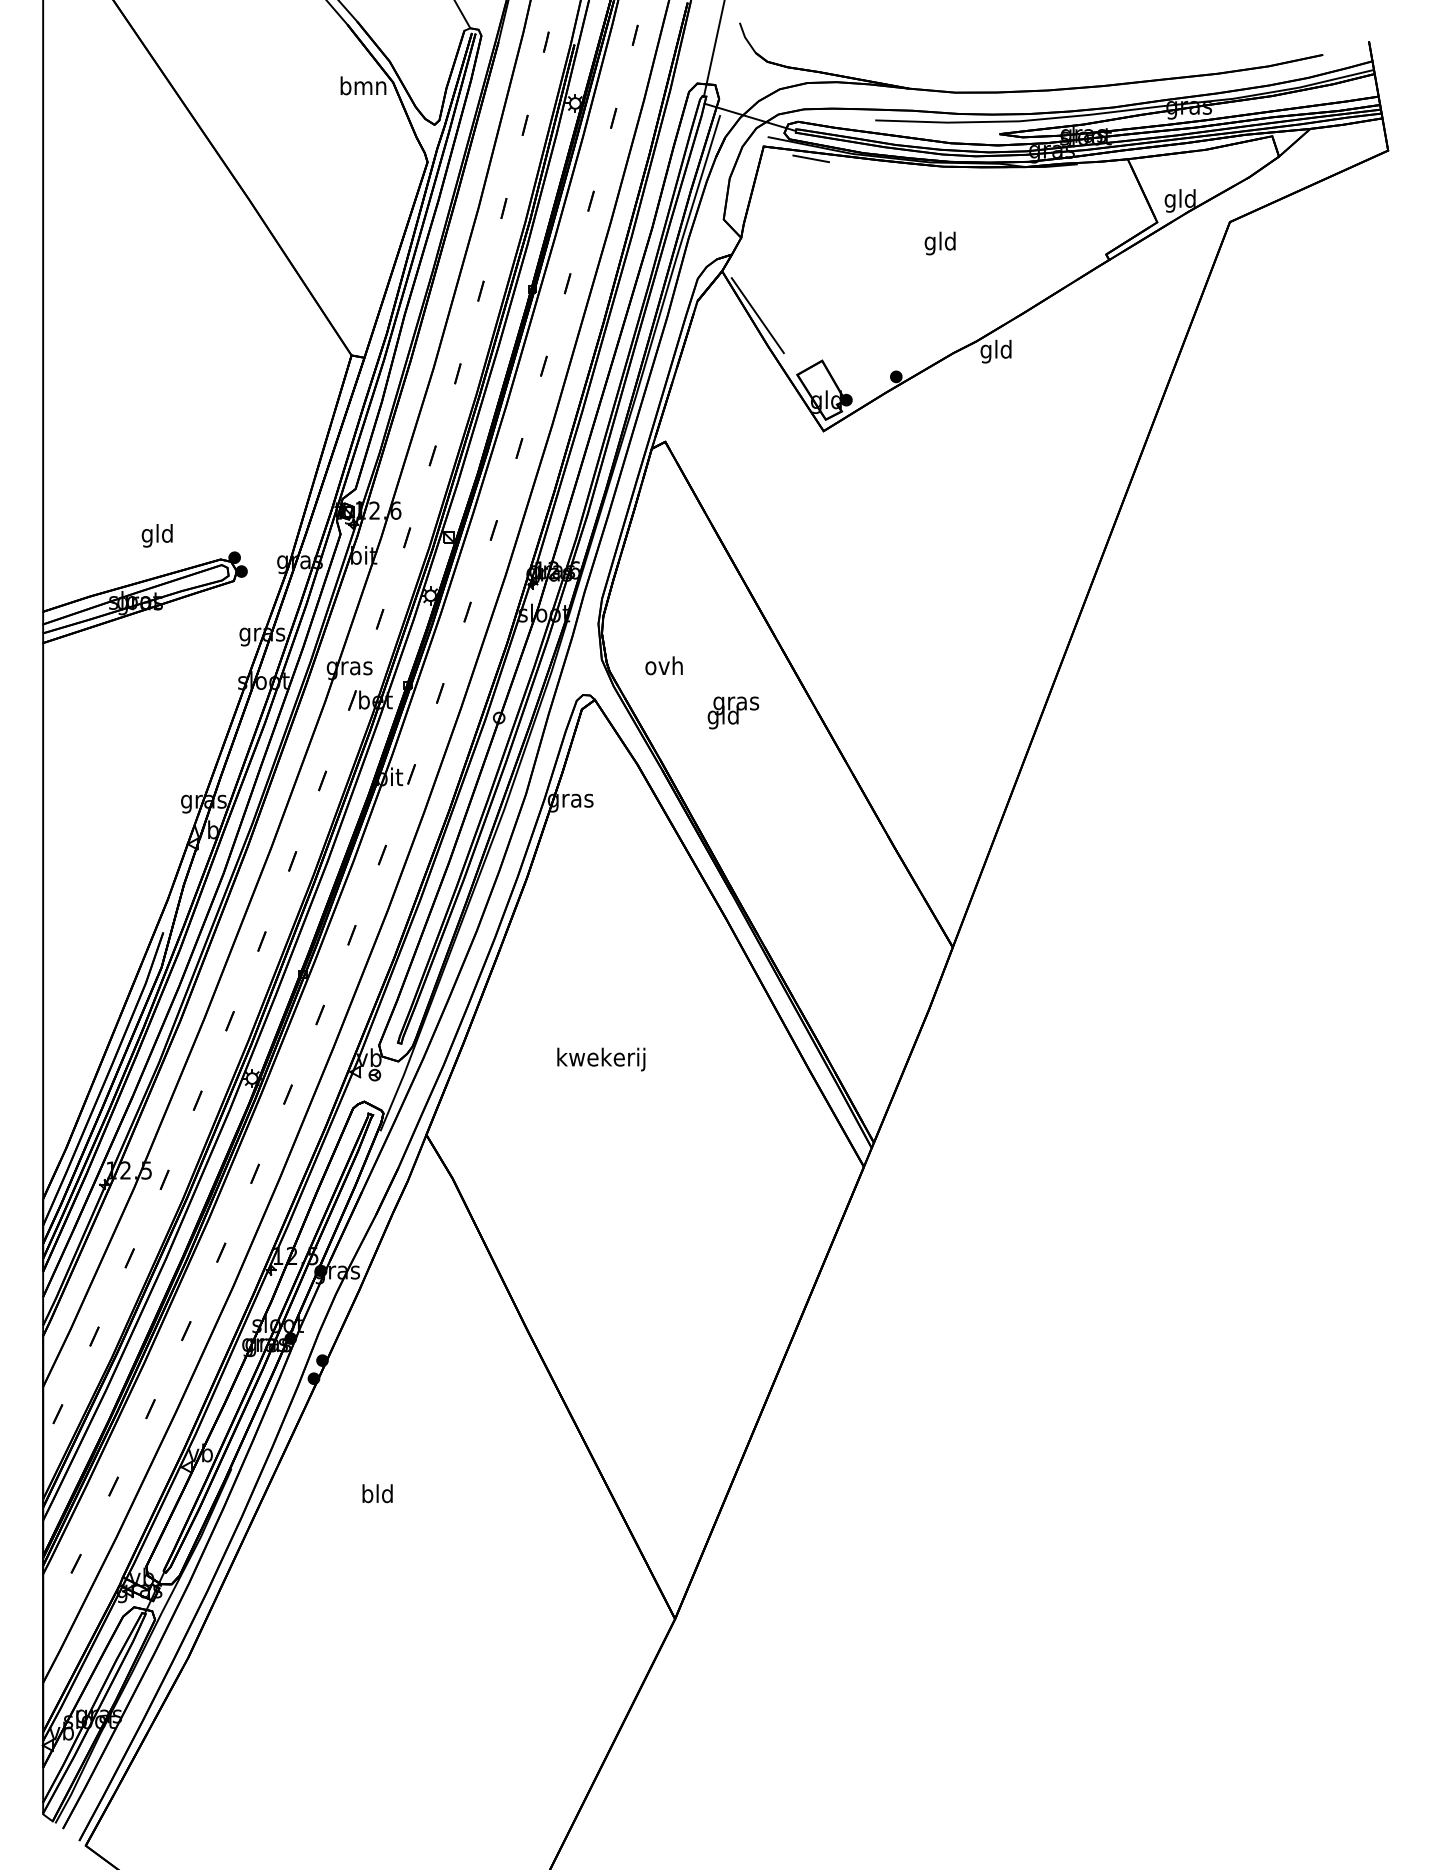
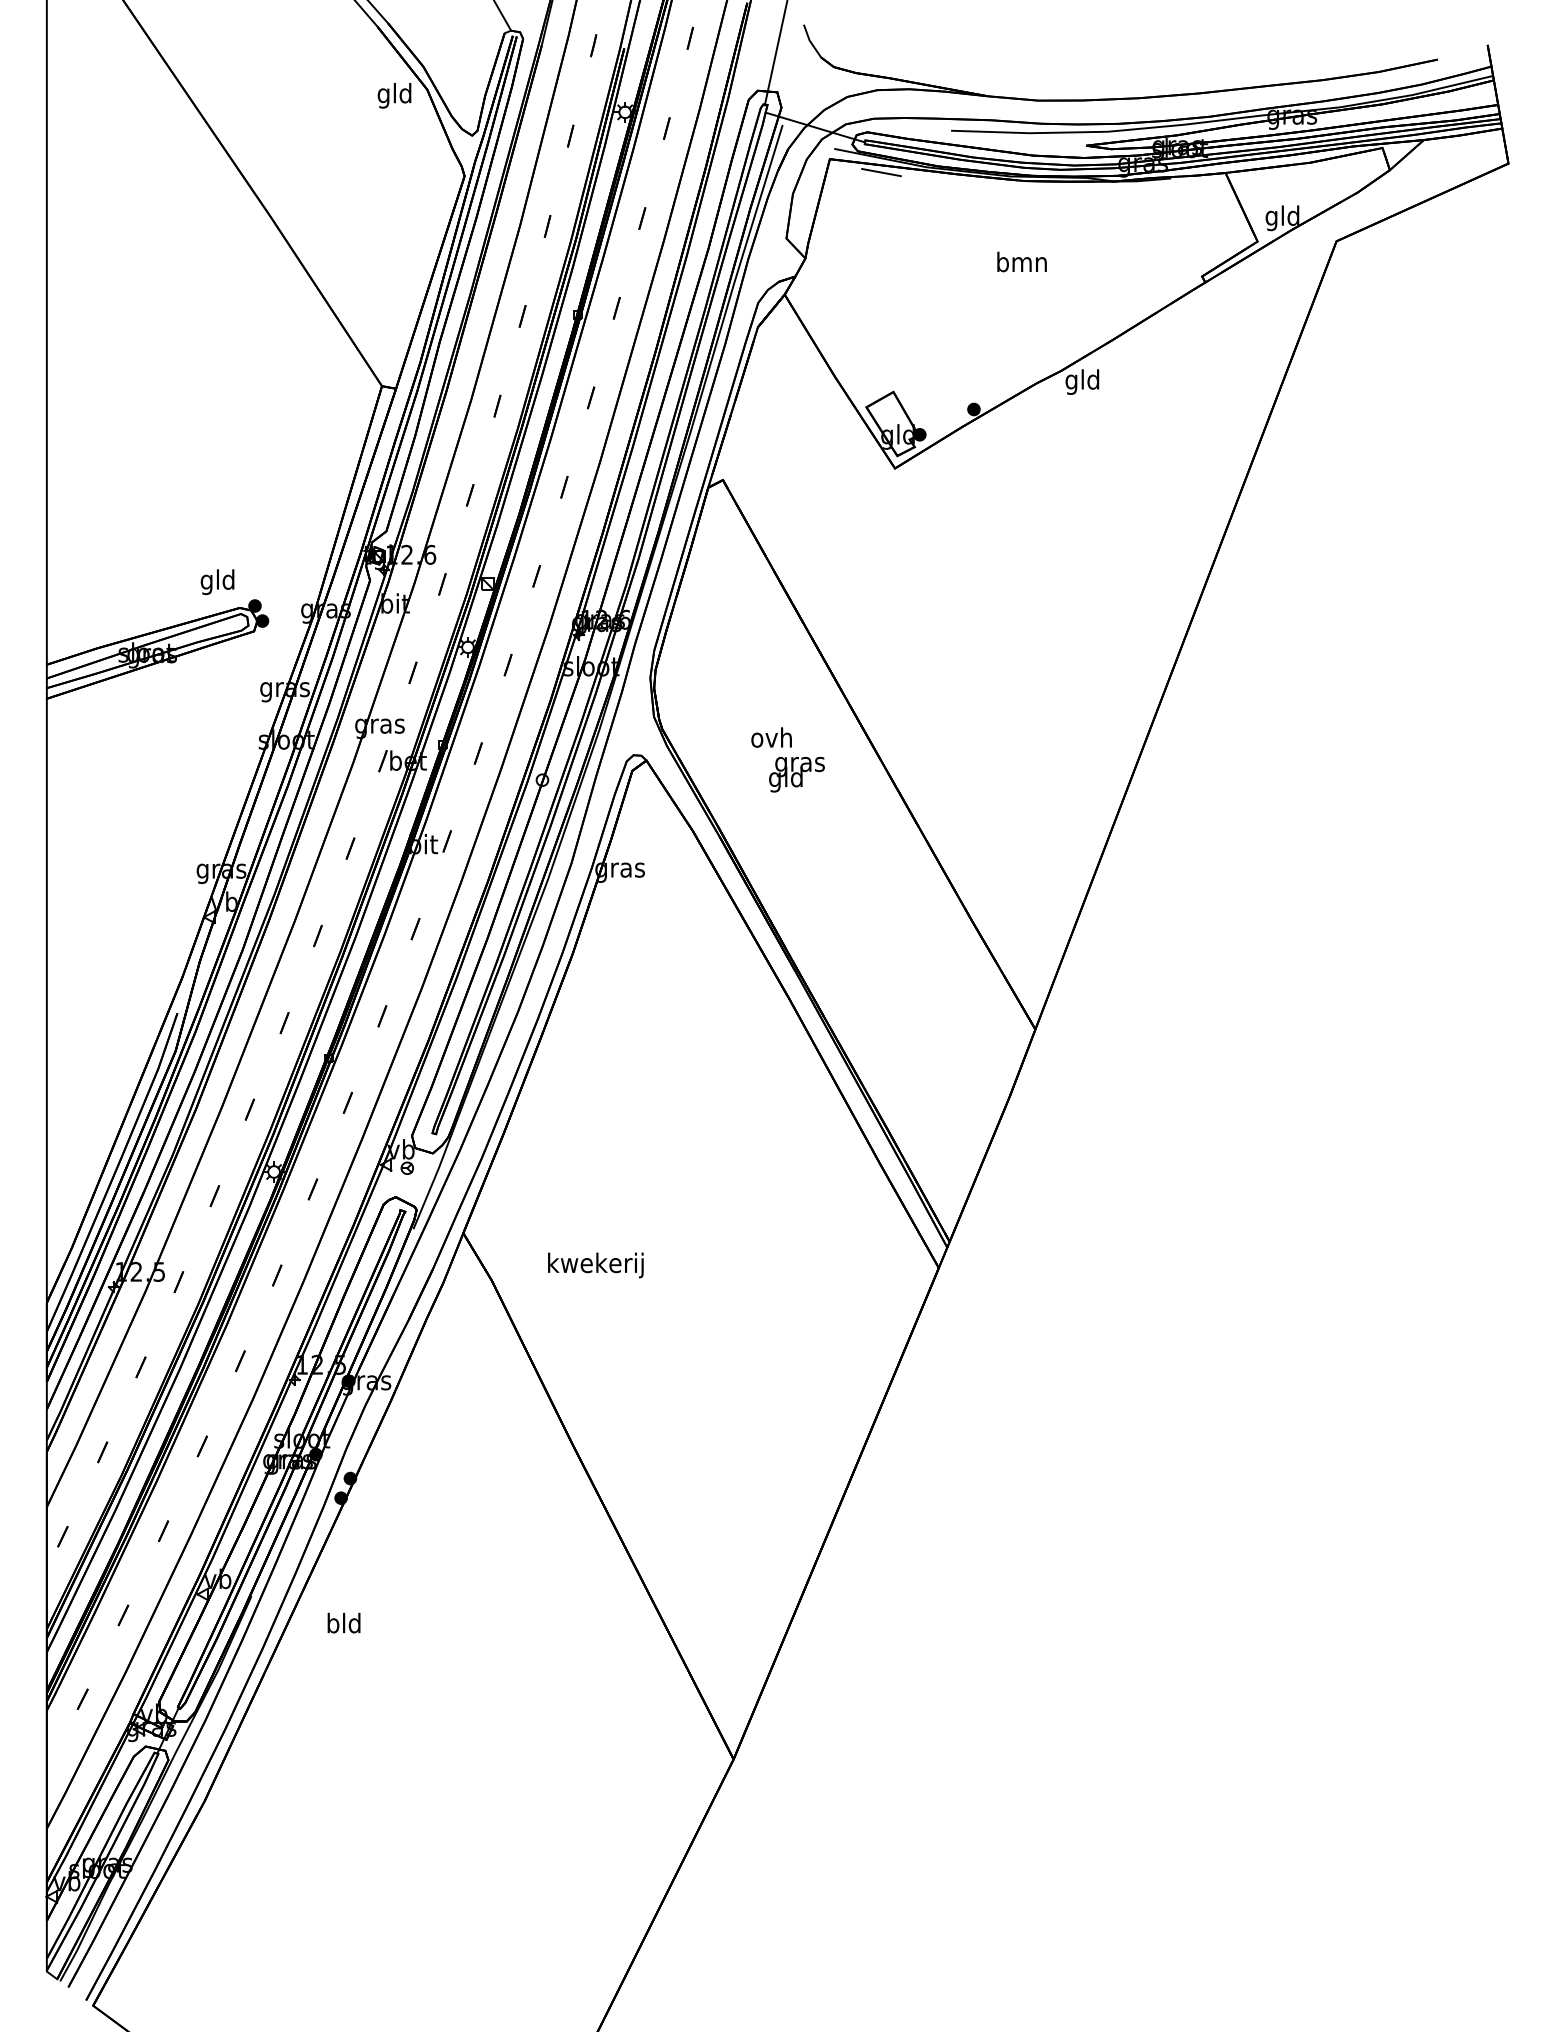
text: (363, 87) -> (394, 95), bmn -> gld
text: (940, 243) -> (1022, 264), gld -> bmn
line: (757, 315) -> (823, 342), removed
text: (156, 535) -> (216, 581), moved
text: (663, 665) -> (770, 737), moved
text: (601, 1059) -> (596, 1265), moved
text: (377, 1493) -> (343, 1622), moved

